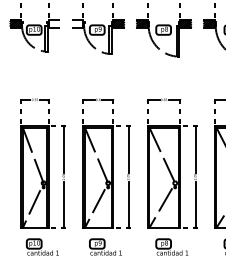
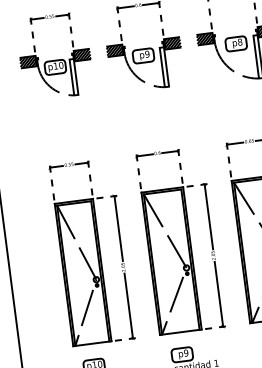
hatch: (54, 23) -> (82, 54), added
hatch: (77, 23) -> (114, 50), added

